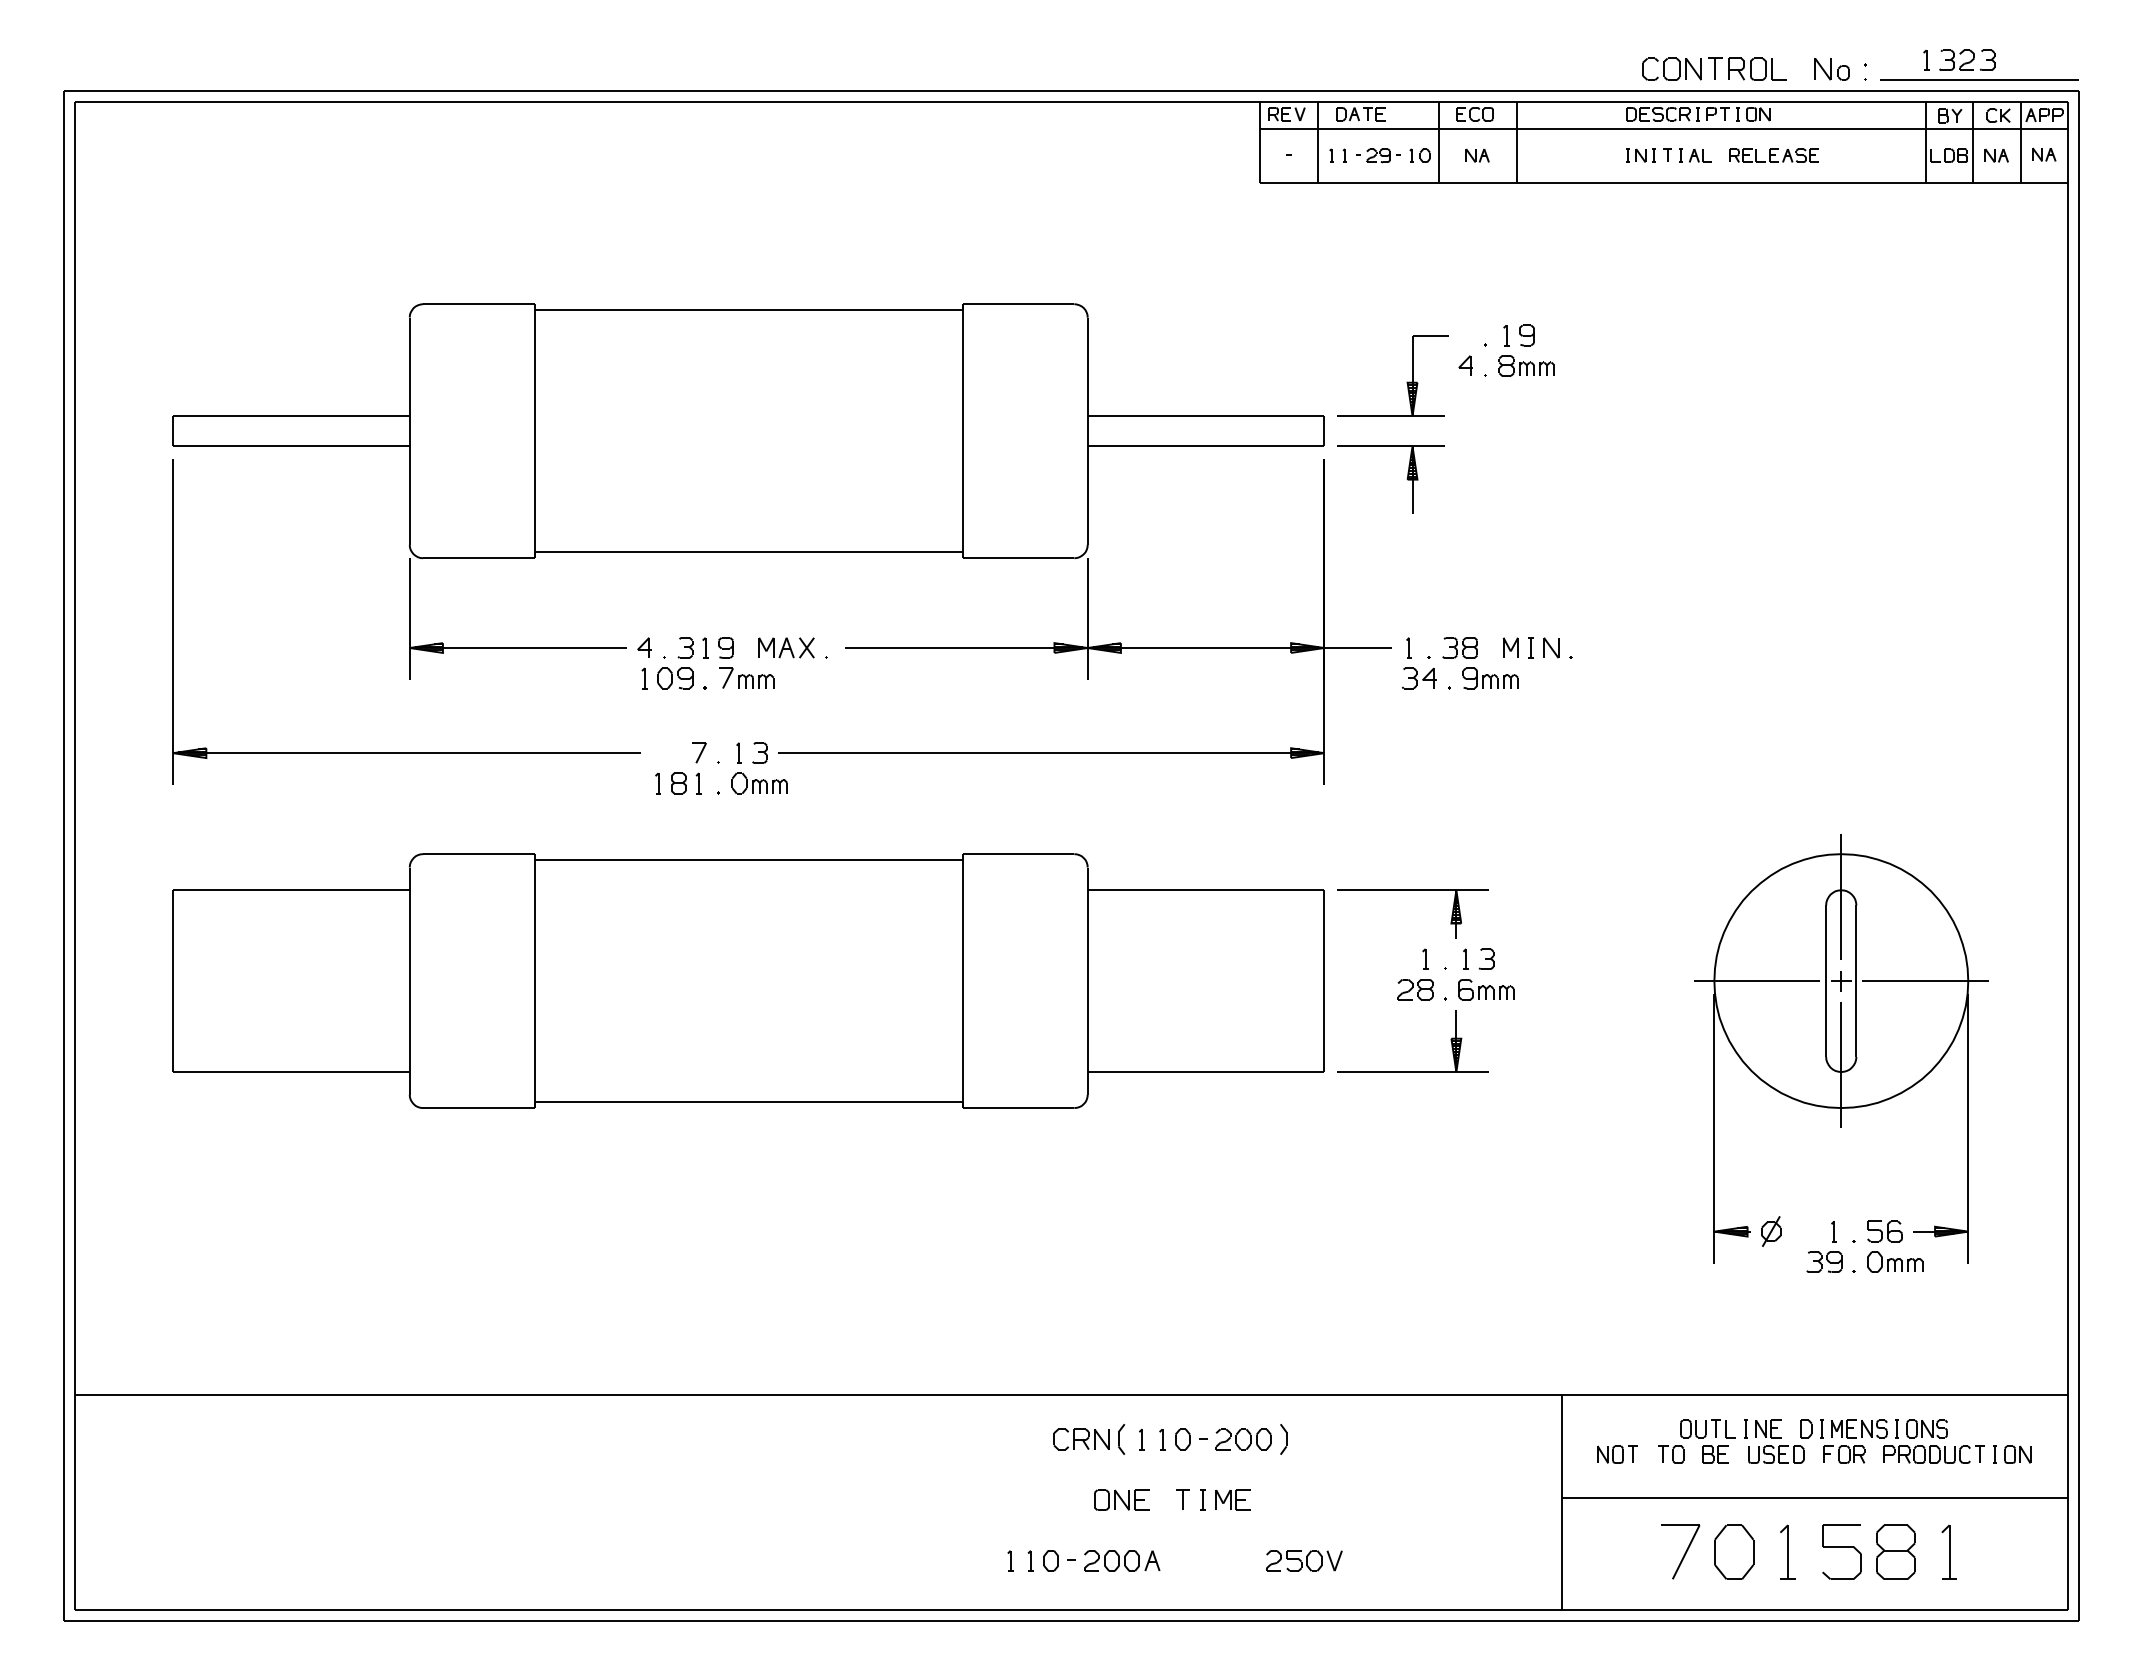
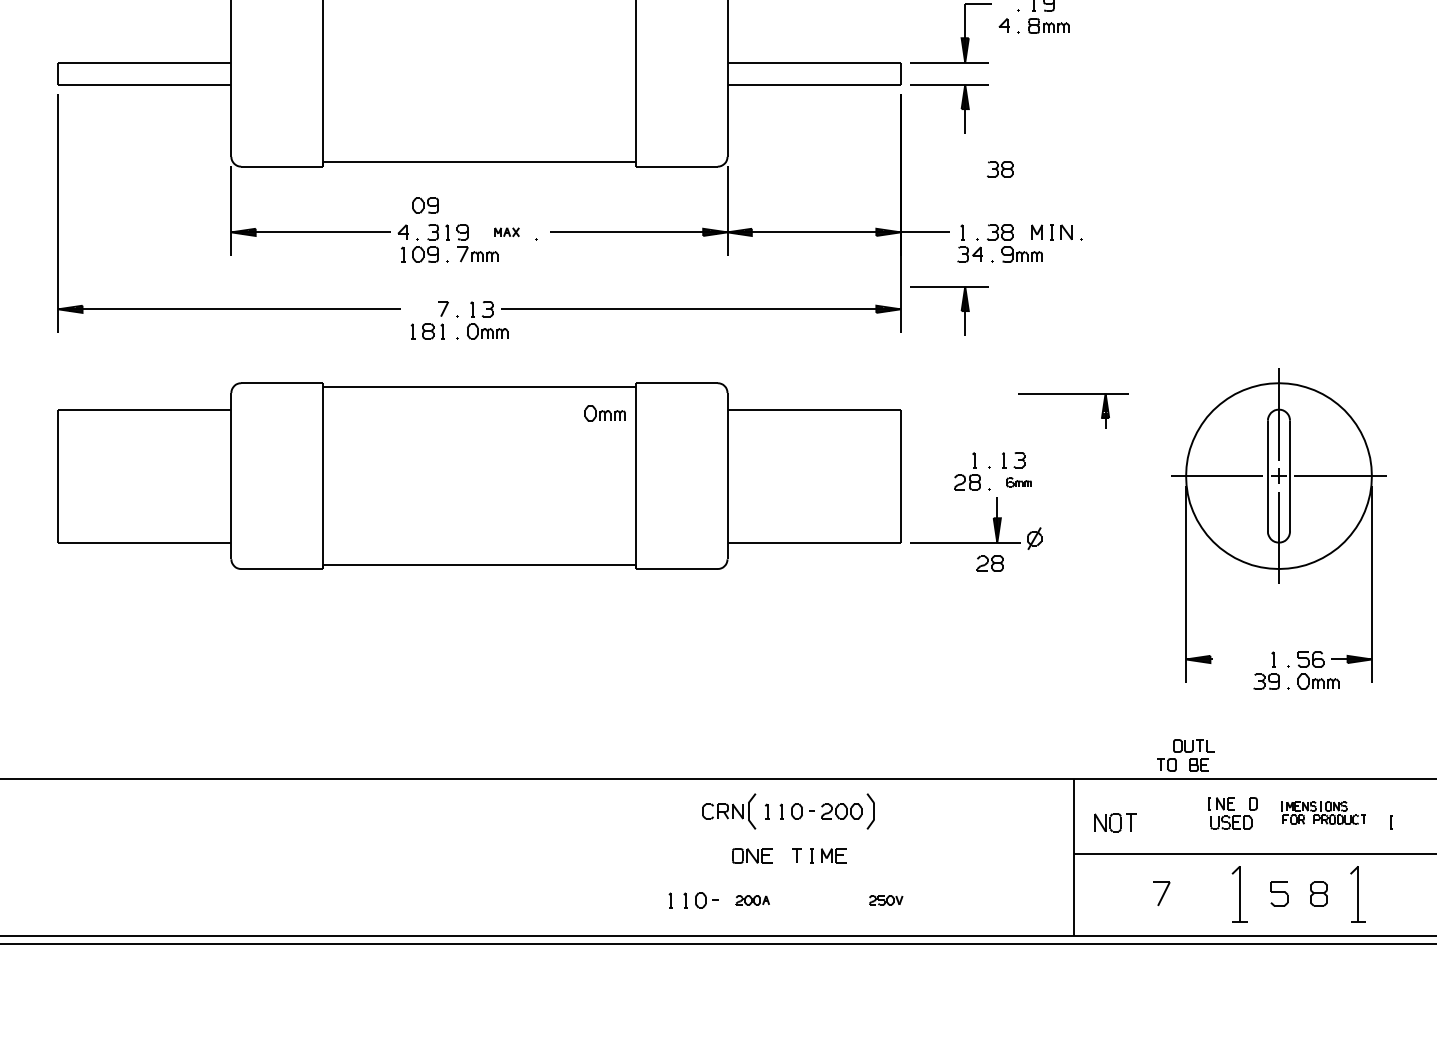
part: (1459, 561) -> (999, 169), added
part: (675, 611) -> (425, 205), added
part: (786, 647) -> (507, 231), size x0.6
part: (1406, 755) -> (960, 311), added
part: (1412, 890) -> (1073, 393), moved
part: (920, 895) -> (605, 413), added
part: (1486, 989) -> (1019, 482), size x0.6
part: (1446, 1100) -> (990, 563), added
part: (1771, 1231) -> (1034, 538), moved
part: (1121, 1439) -> (752, 811), size x1.6
part: (1283, 1439) -> (870, 811), size x1.6
part: (1696, 1441) -> (1185, 755), moved
part: (1902, 1441) -> (1323, 813), size x0.7
part: (1617, 1454) -> (1115, 822), size x1.4
part: (2017, 1454) -> (1407, 822), removed
part: (1680, 1551) -> (1161, 893), size x0.6
part: (1734, 1551) -> (1200, 893), removed
part: (1787, 1551) -> (1239, 893), size x1.4
part: (1841, 1551) -> (1279, 893), size x0.6
part: (1895, 1551) -> (1318, 893), size x0.6
part: (1948, 1551) -> (1357, 893), size x1.4
part: (1122, 1560) -> (752, 900), size x0.6
part: (1304, 1560) -> (886, 900), size x0.6

